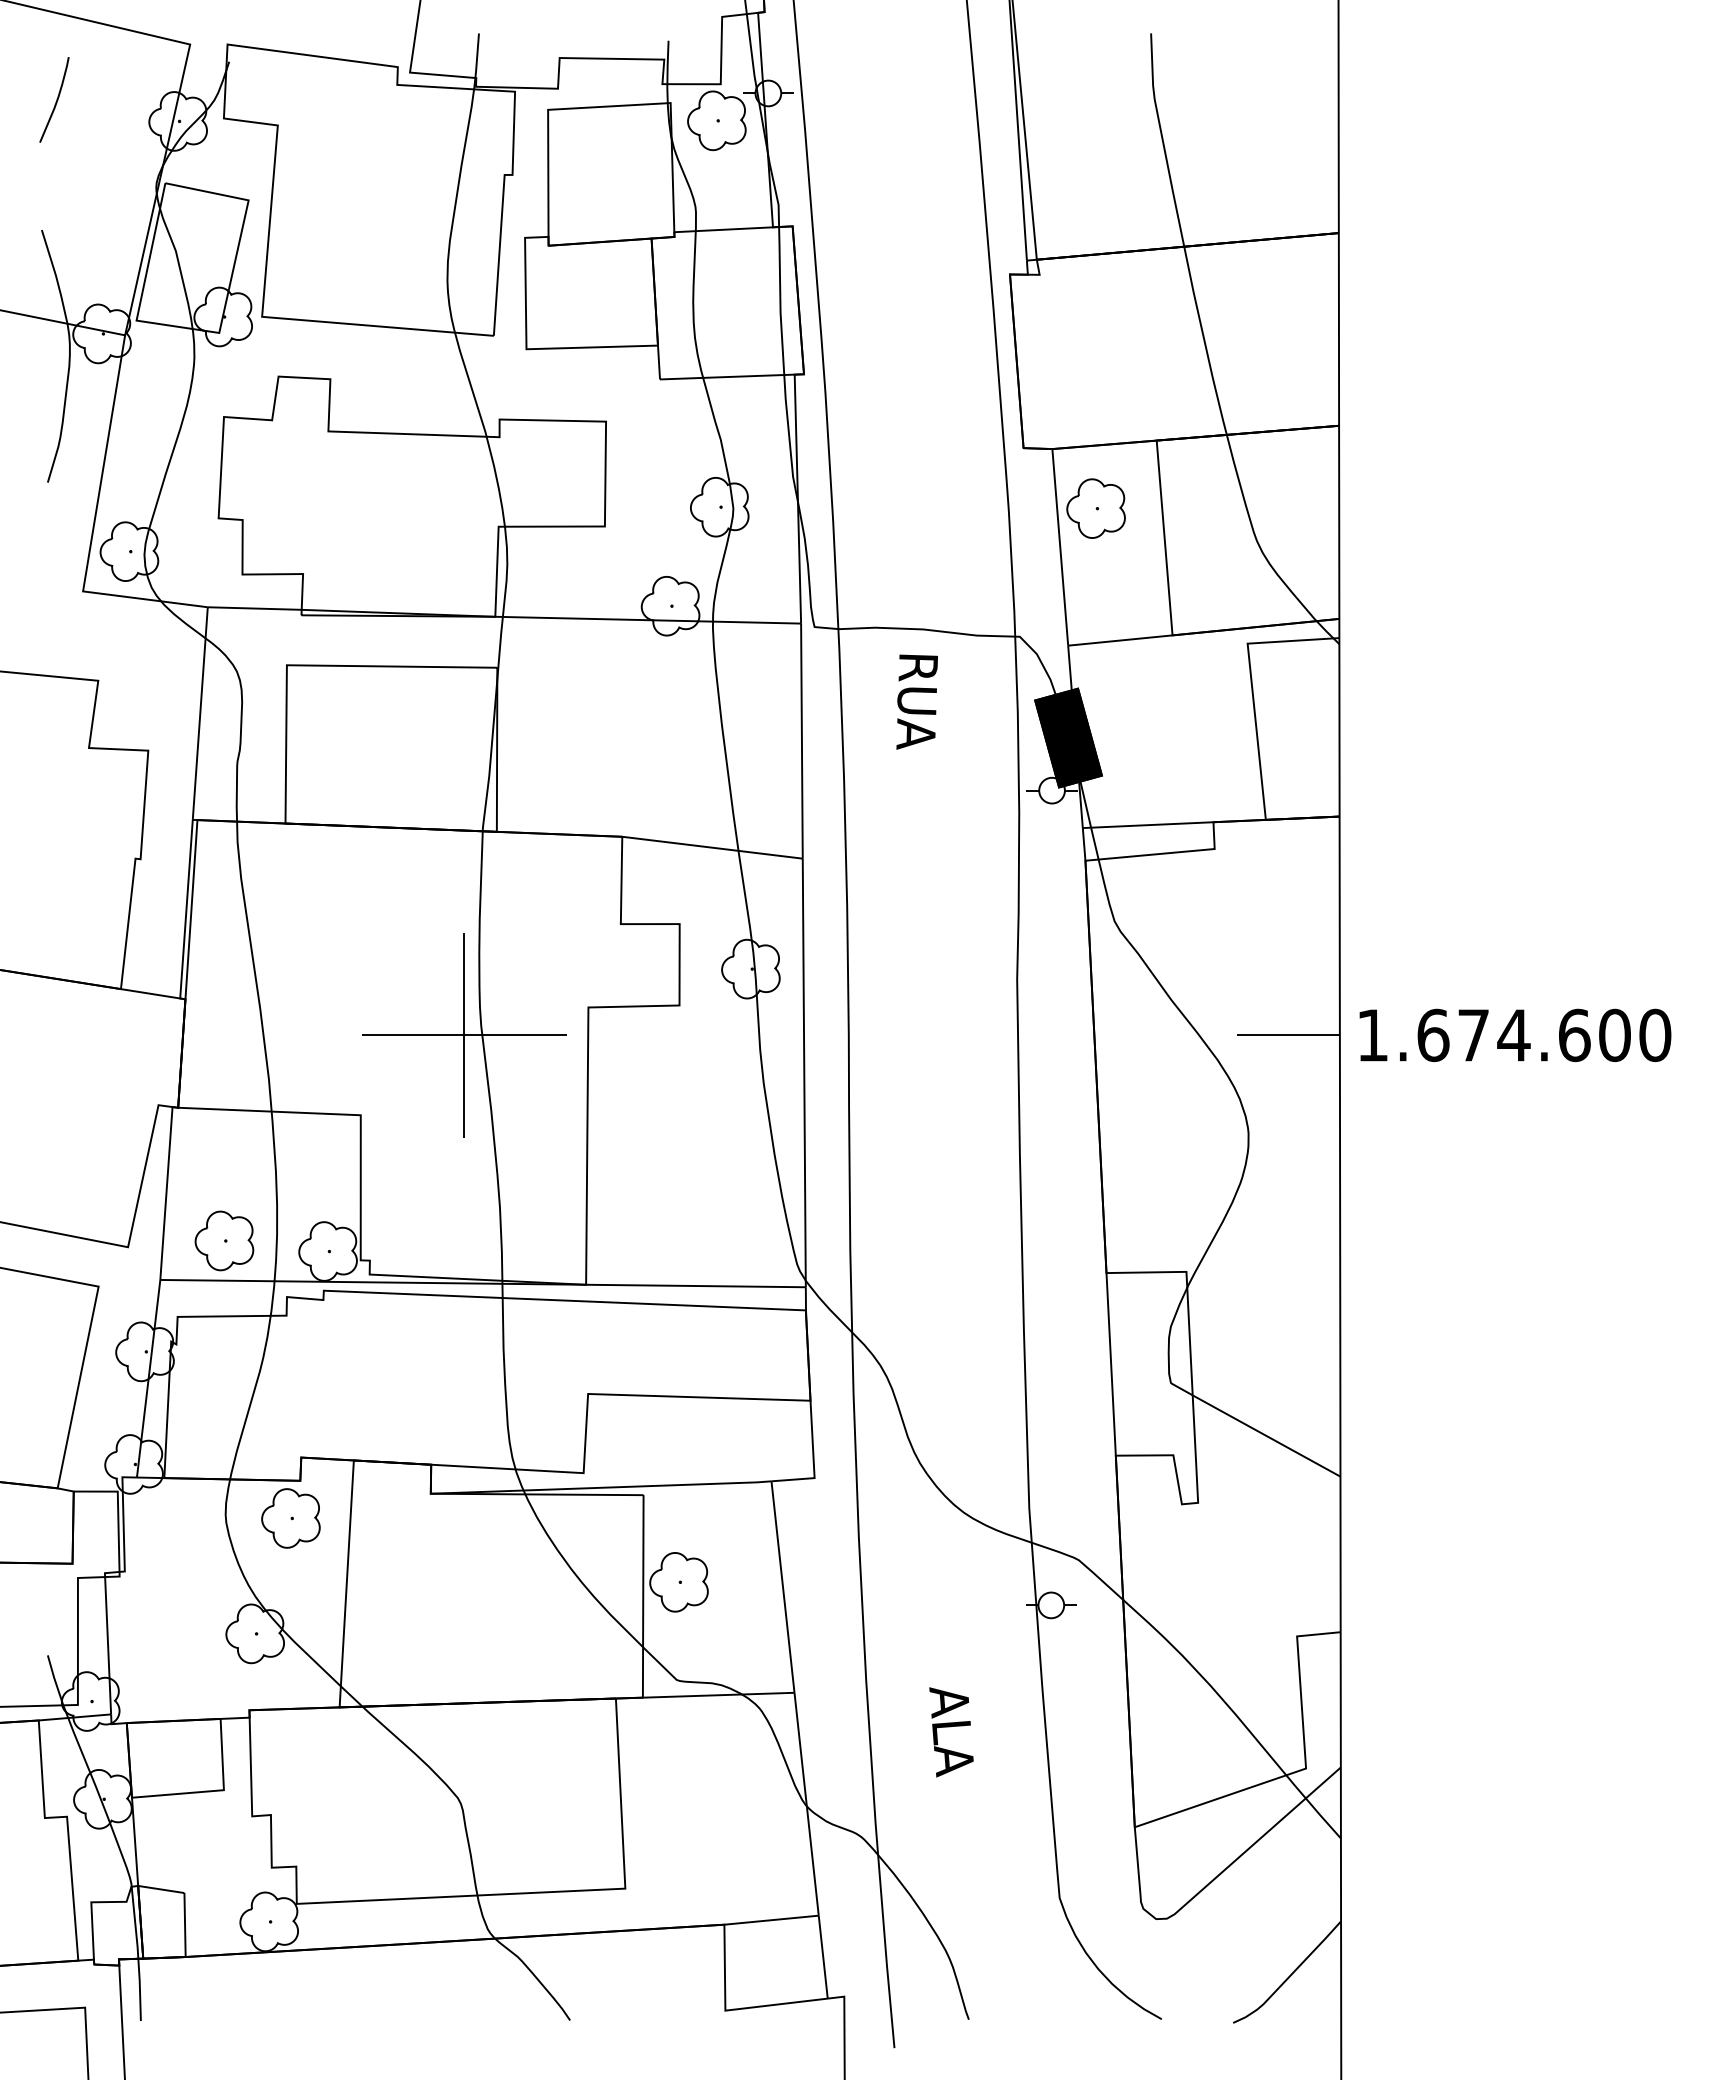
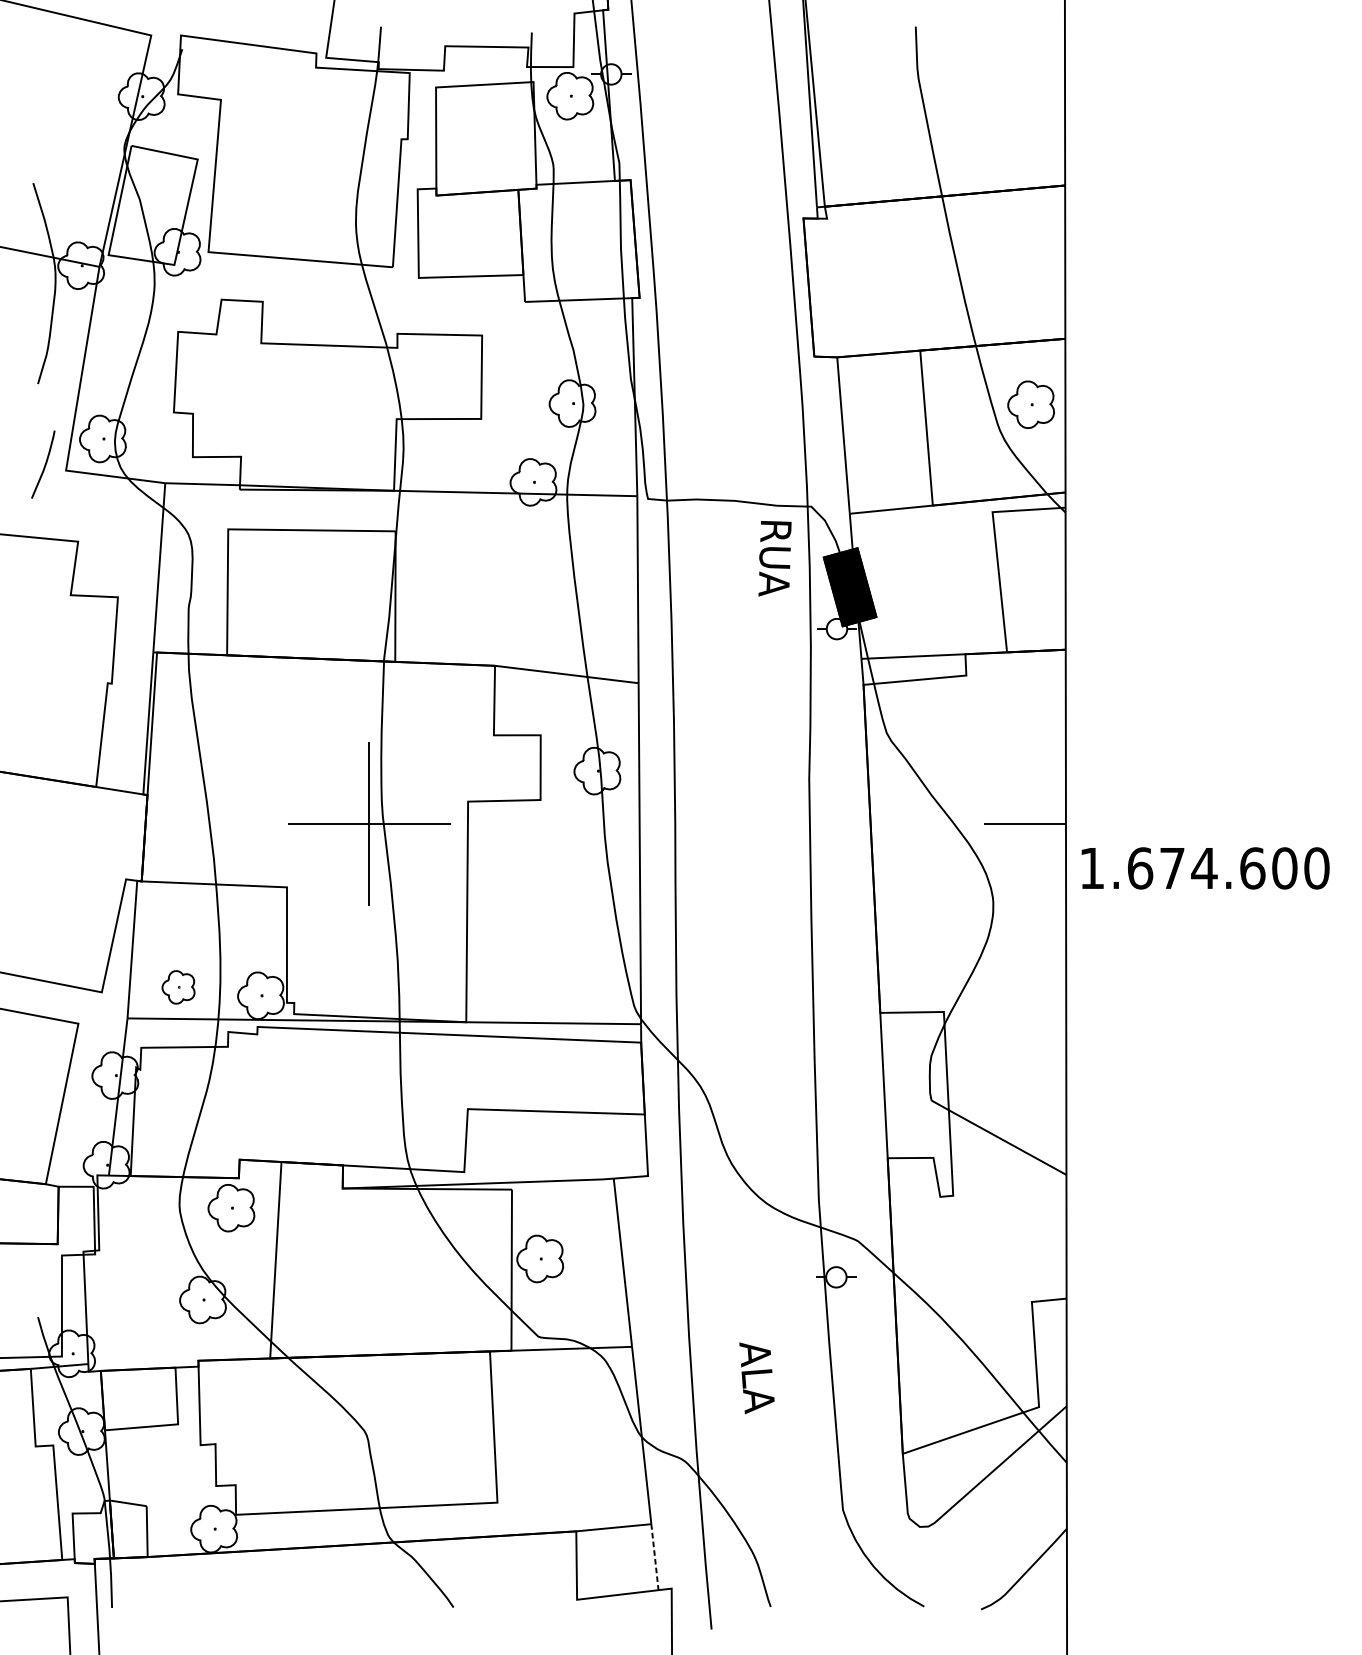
curve: (56, 99) -> (44, 464), moved
part: (1095, 508) -> (1030, 404), moved
text: (916, 701) -> (774, 558), moved
text: (1515, 1035) -> (1205, 868), moved
part: (224, 1240) -> (178, 987), size x0.7
line: (823, 1957) -> (655, 1557), solid -> dashed

